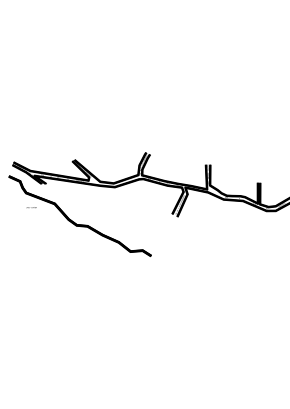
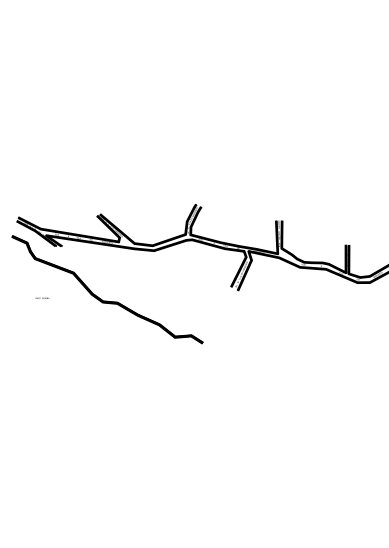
text: (31, 207) -> (42, 298), moved

